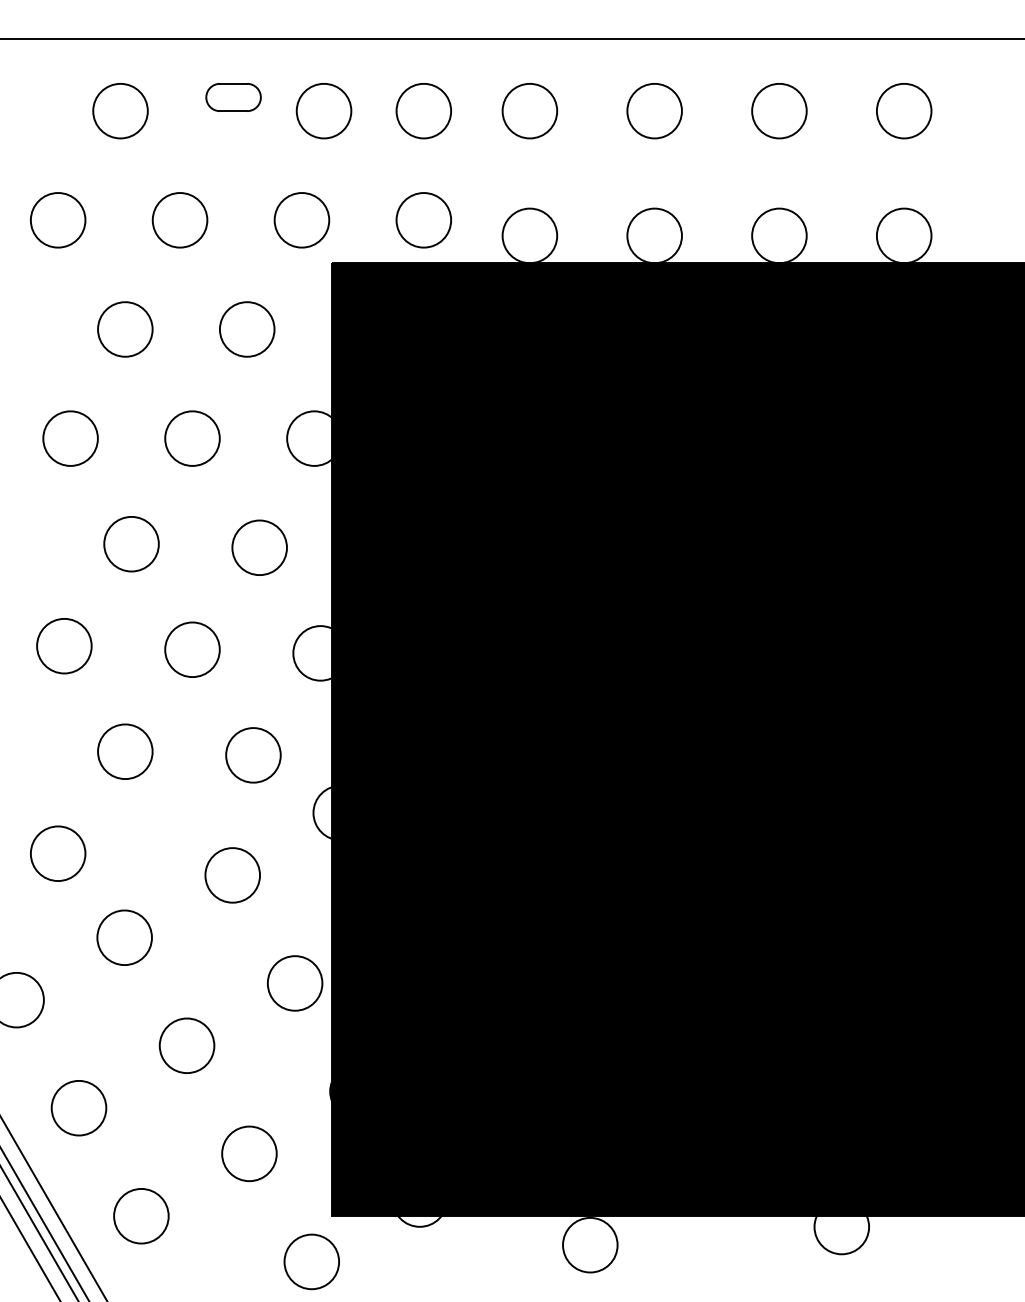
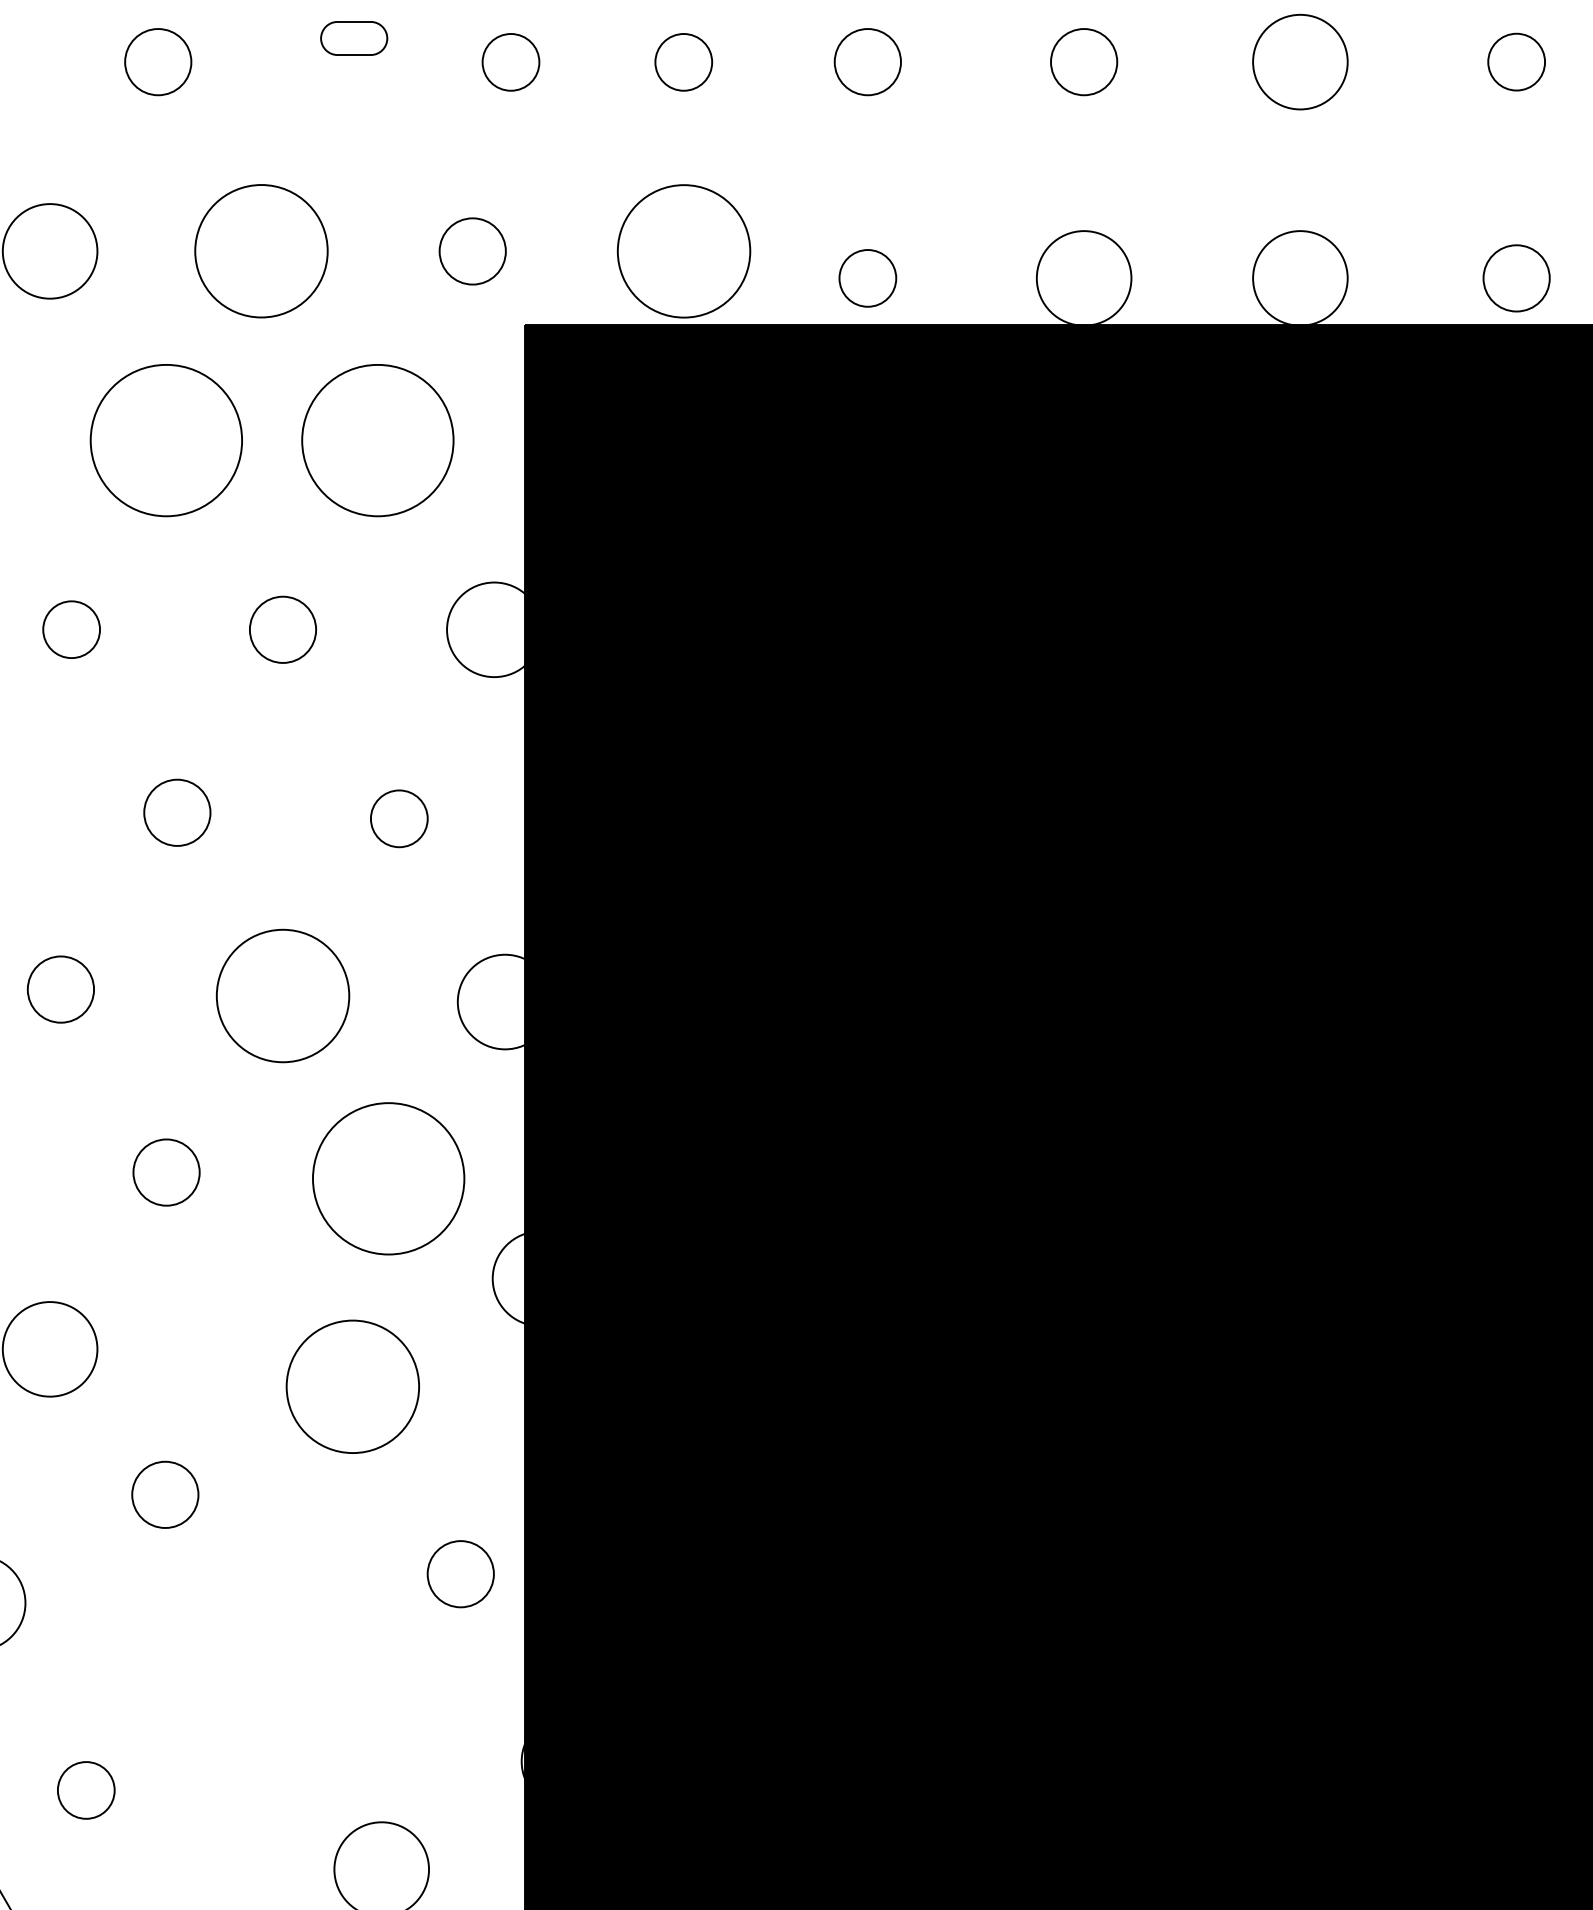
part: (233, 97) -> (354, 38), size x0.7
circle: (120, 110) -> (158, 61), size x0.7
circle: (529, 110) -> (867, 61), size x0.7
circle: (654, 110) -> (1083, 61), size x0.7
circle: (903, 110) -> (1515, 61), size x0.6
circle: (323, 111) -> (510, 62), size x0.6
circle: (423, 111) -> (683, 62), size x0.6
circle: (179, 220) -> (260, 251), size x1.4
circle: (301, 220) -> (471, 251), size x0.7
circle: (423, 220) -> (683, 251), size x1.4
circle: (529, 235) -> (867, 277), size x0.6
circle: (903, 235) -> (1515, 277), size x0.7
circle: (125, 329) -> (166, 440), size x1.6
circle: (246, 329) -> (376, 440), size x1.6
circle: (70, 438) -> (71, 629), size x0.6
circle: (192, 438) -> (282, 629), size x0.7
circle: (131, 543) -> (177, 811), size x0.7
circle: (259, 547) -> (399, 818), size x0.6
circle: (64, 645) -> (61, 988), size x0.7
circle: (192, 649) -> (282, 995), size x1.4
circle: (125, 751) -> (166, 1172), size x0.7
circle: (253, 755) -> (388, 1179), size x1.6
circle: (232, 875) -> (352, 1387), size x1.4
circle: (124, 937) -> (165, 1494), size x0.7
circle: (294, 983) -> (459, 1574), size x0.7
circle: (186, 1045) -> (272, 1681), removed
circle: (78, 1107) -> (85, 1789), size x0.6

